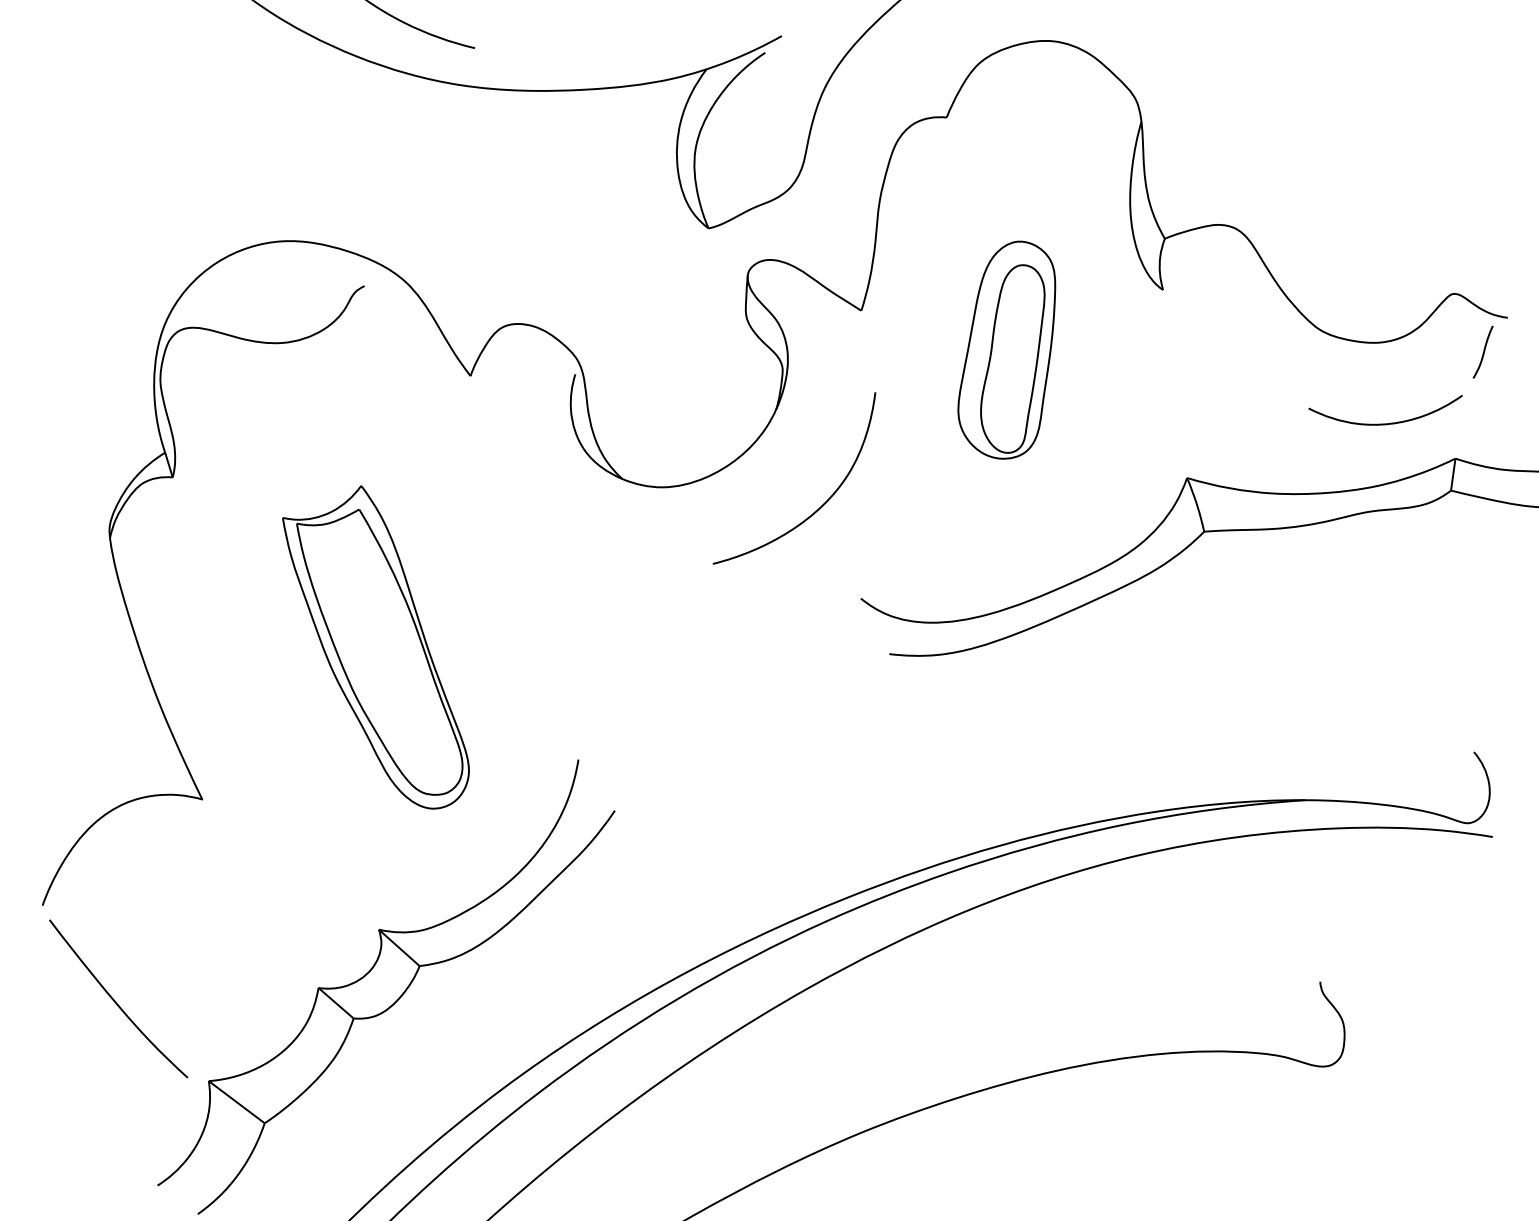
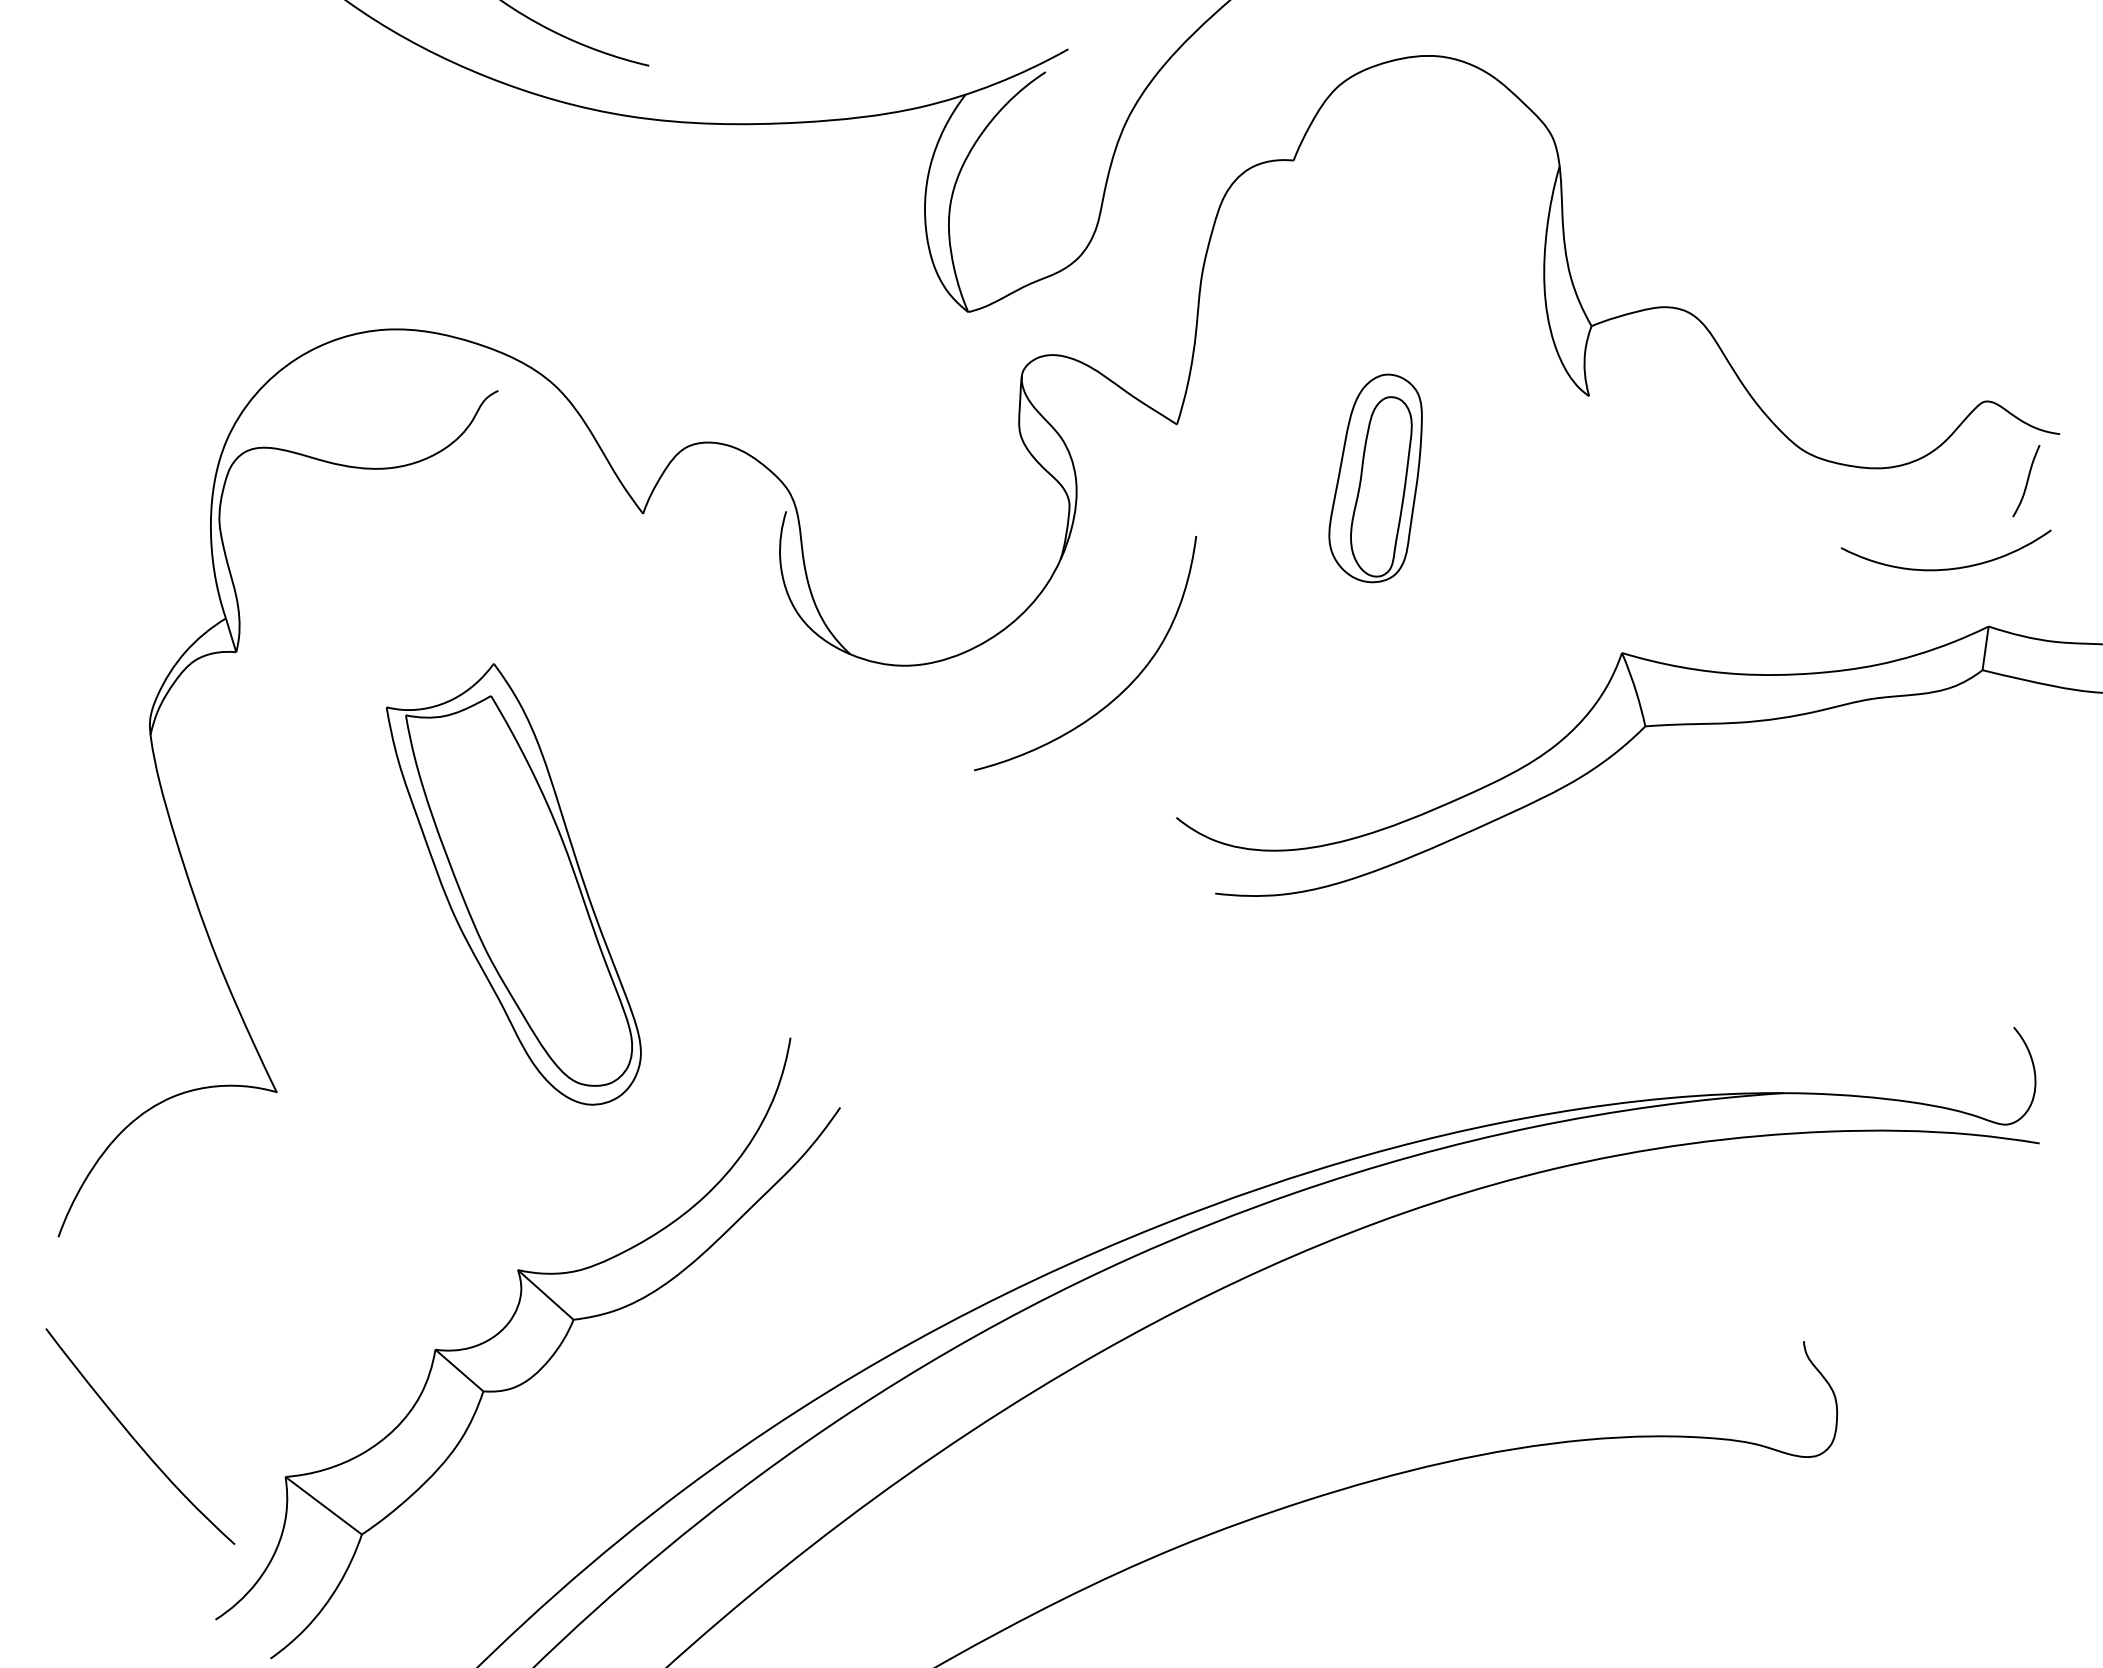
part: (1006, 350) -> (1375, 478), size x0.7
curve: (1385, 423) -> (1945, 568), moved
curve: (115, 1001) -> (136, 1440), moved

